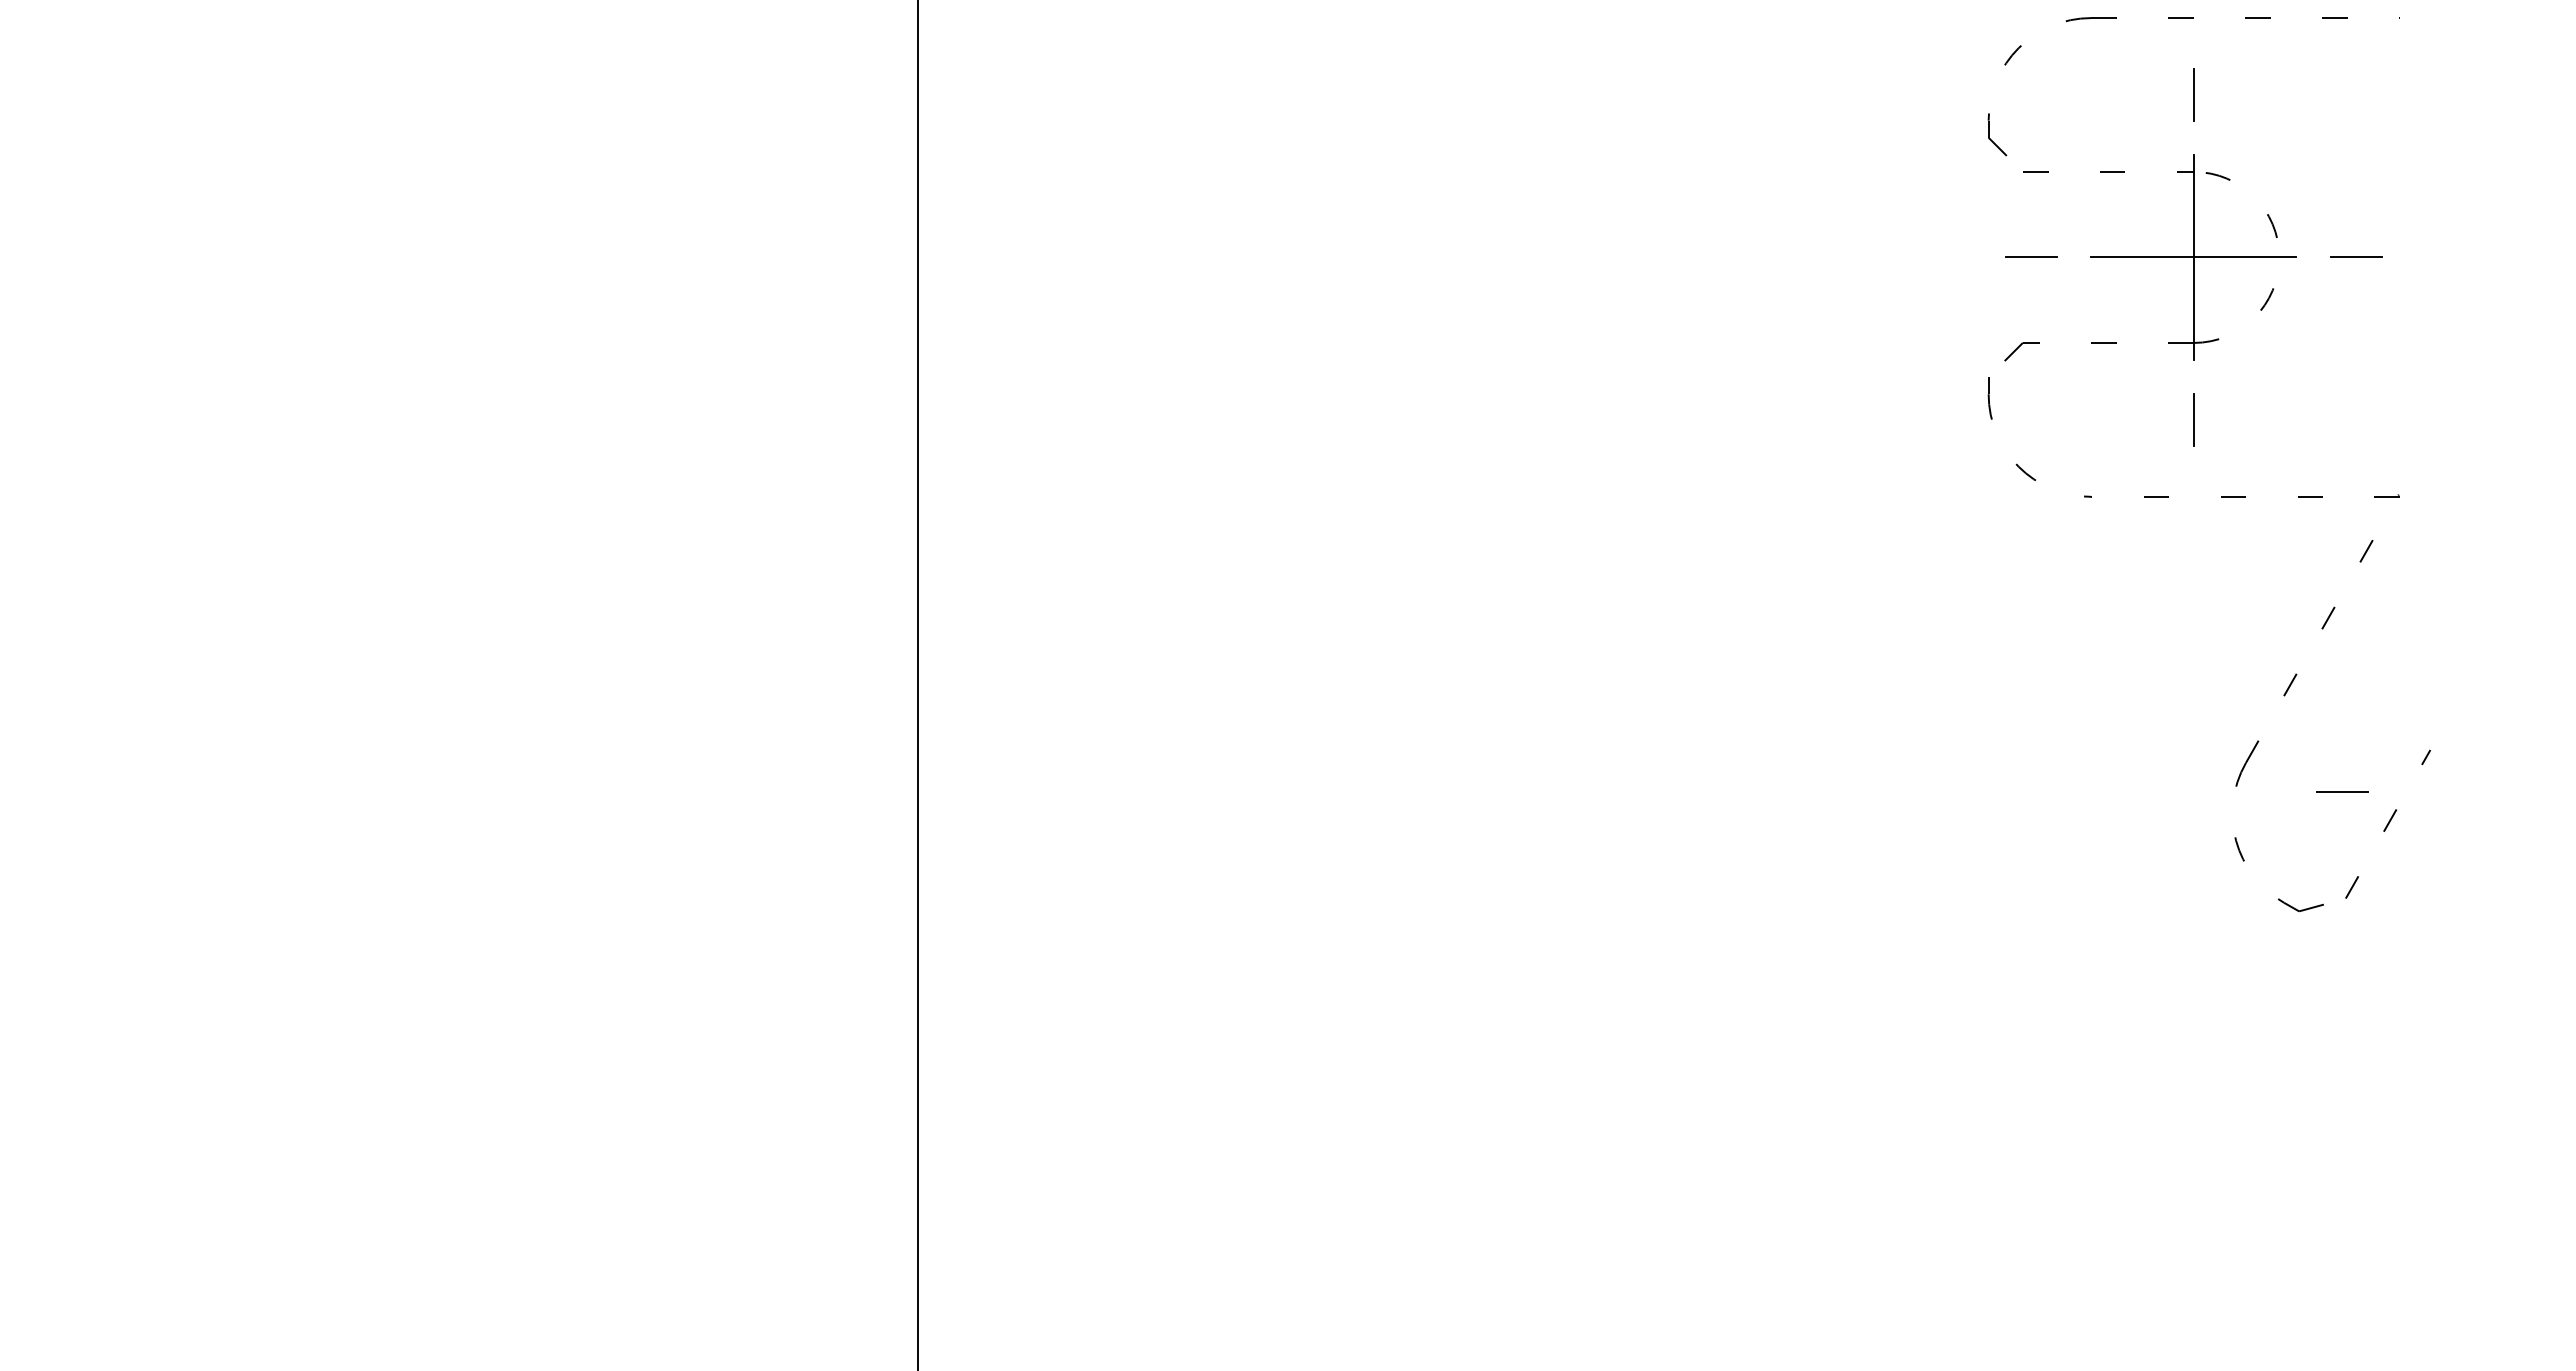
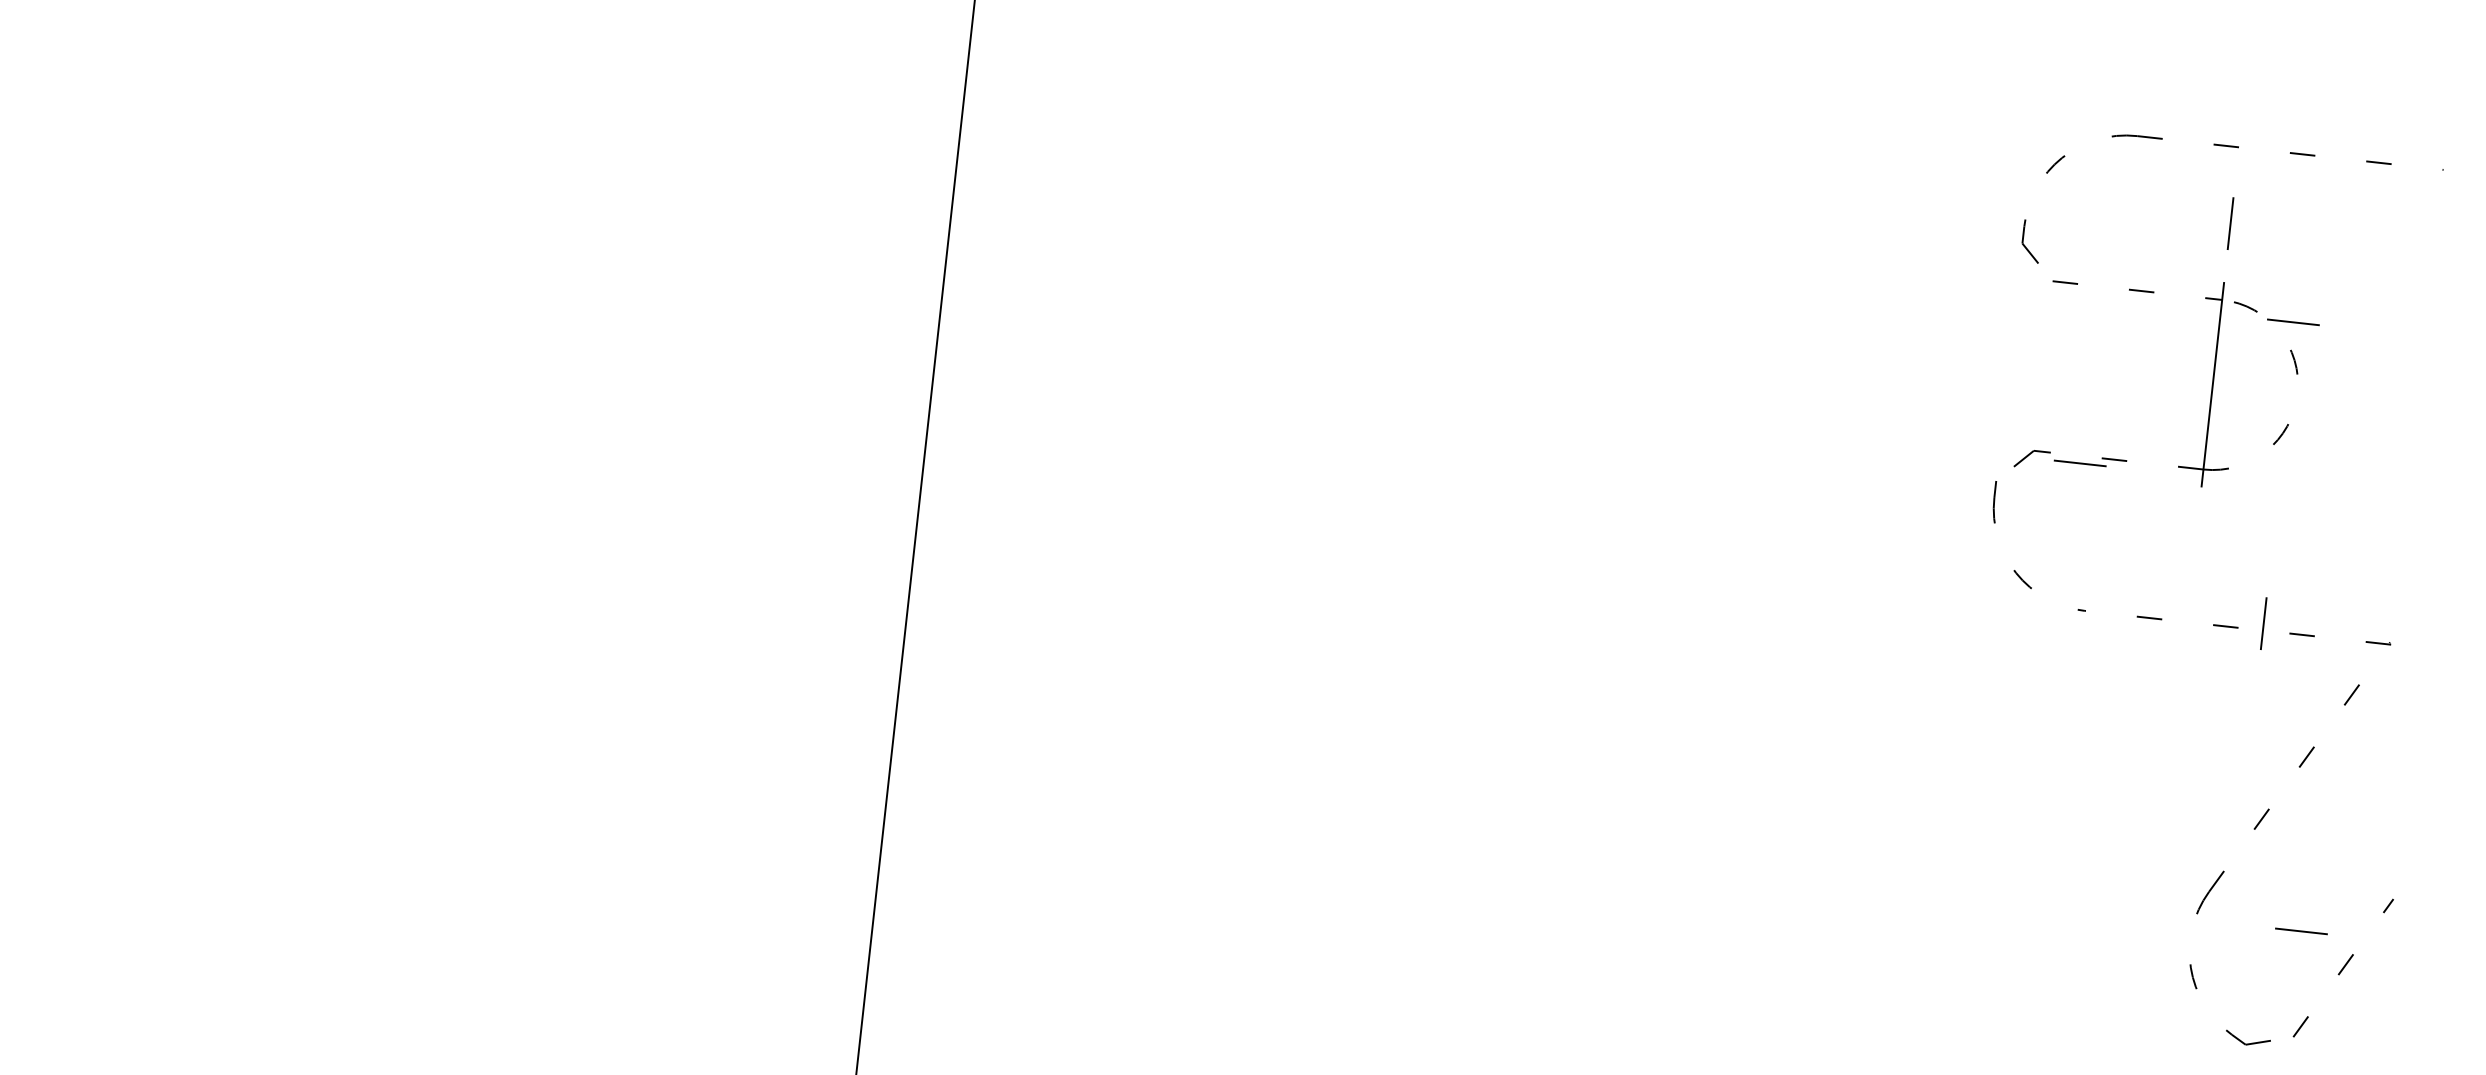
line: (2031, 256) -> (2080, 462), moved
line: (2356, 256) -> (2293, 321), moved
line: (2193, 257) -> (2212, 384), removed
line: (2193, 419) -> (2263, 623), moved

